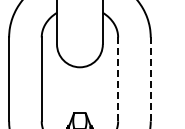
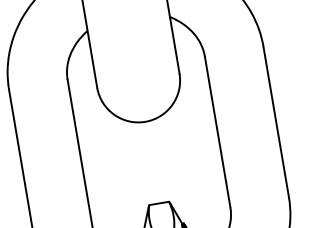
line: (118, 79) -> (218, 132), dashed -> solid
line: (150, 79) -> (275, 122), dashed -> solid

